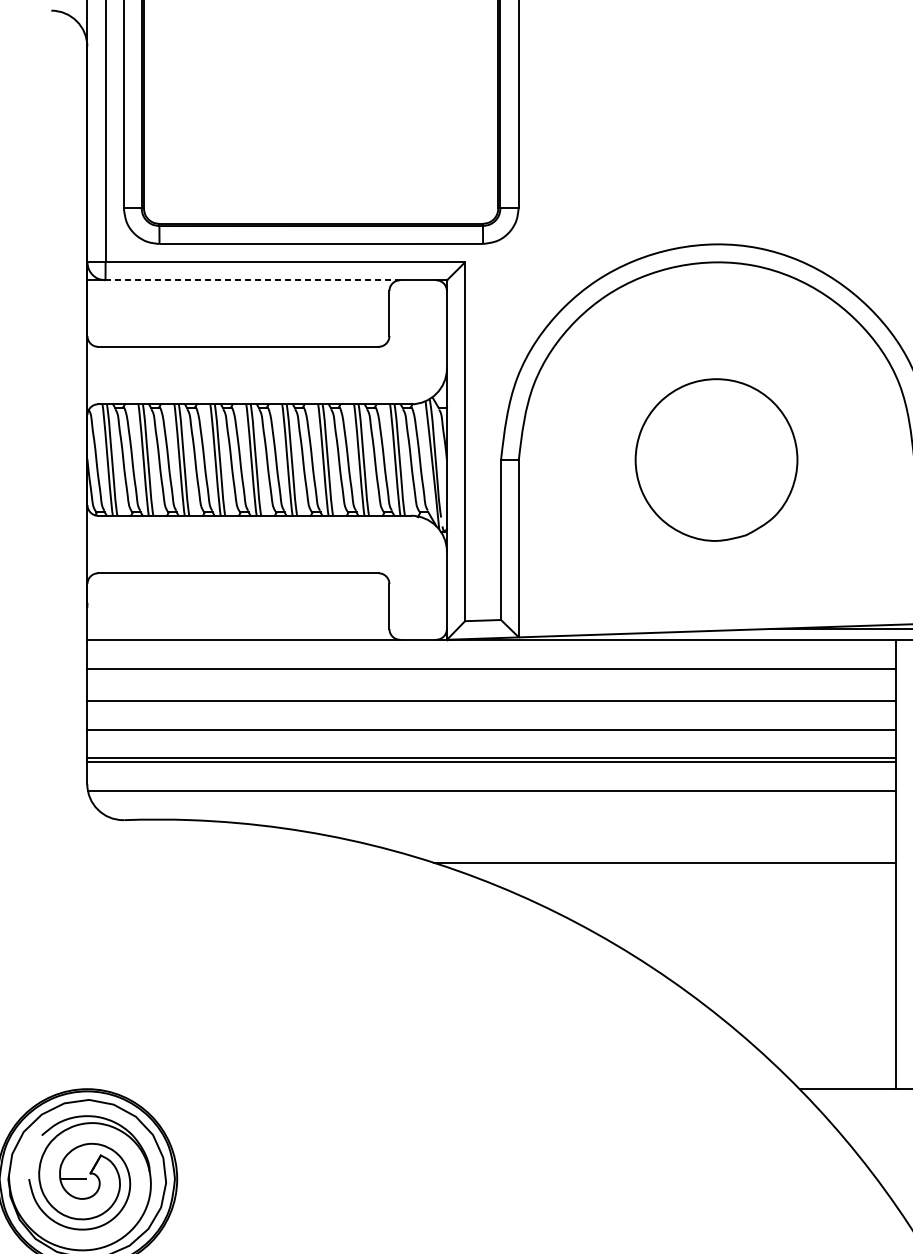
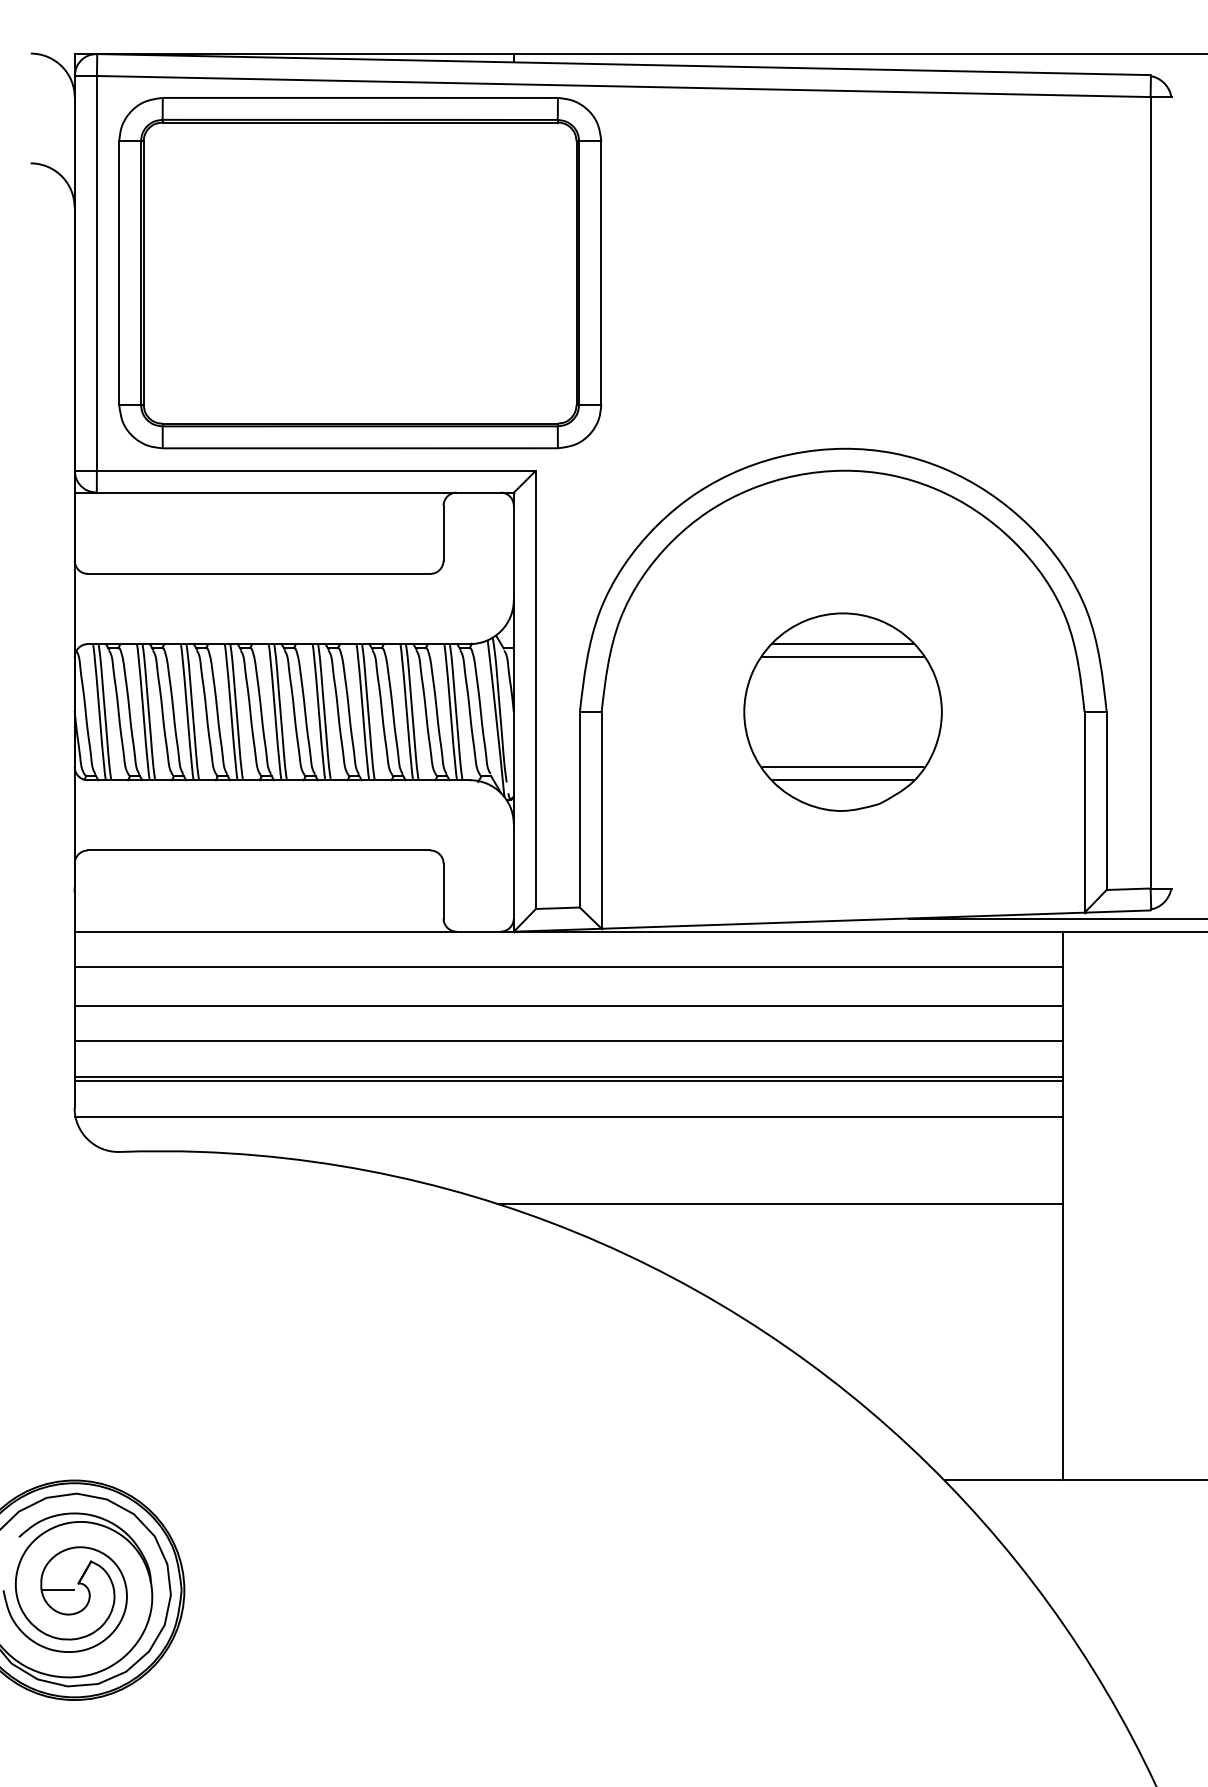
line: (253, 280) -> (277, 492), dashed -> solid
line: (716, 404) -> (843, 644), added
line: (716, 415) -> (842, 657), added
line: (716, 505) -> (842, 767), added
line: (716, 515) -> (843, 780), added

